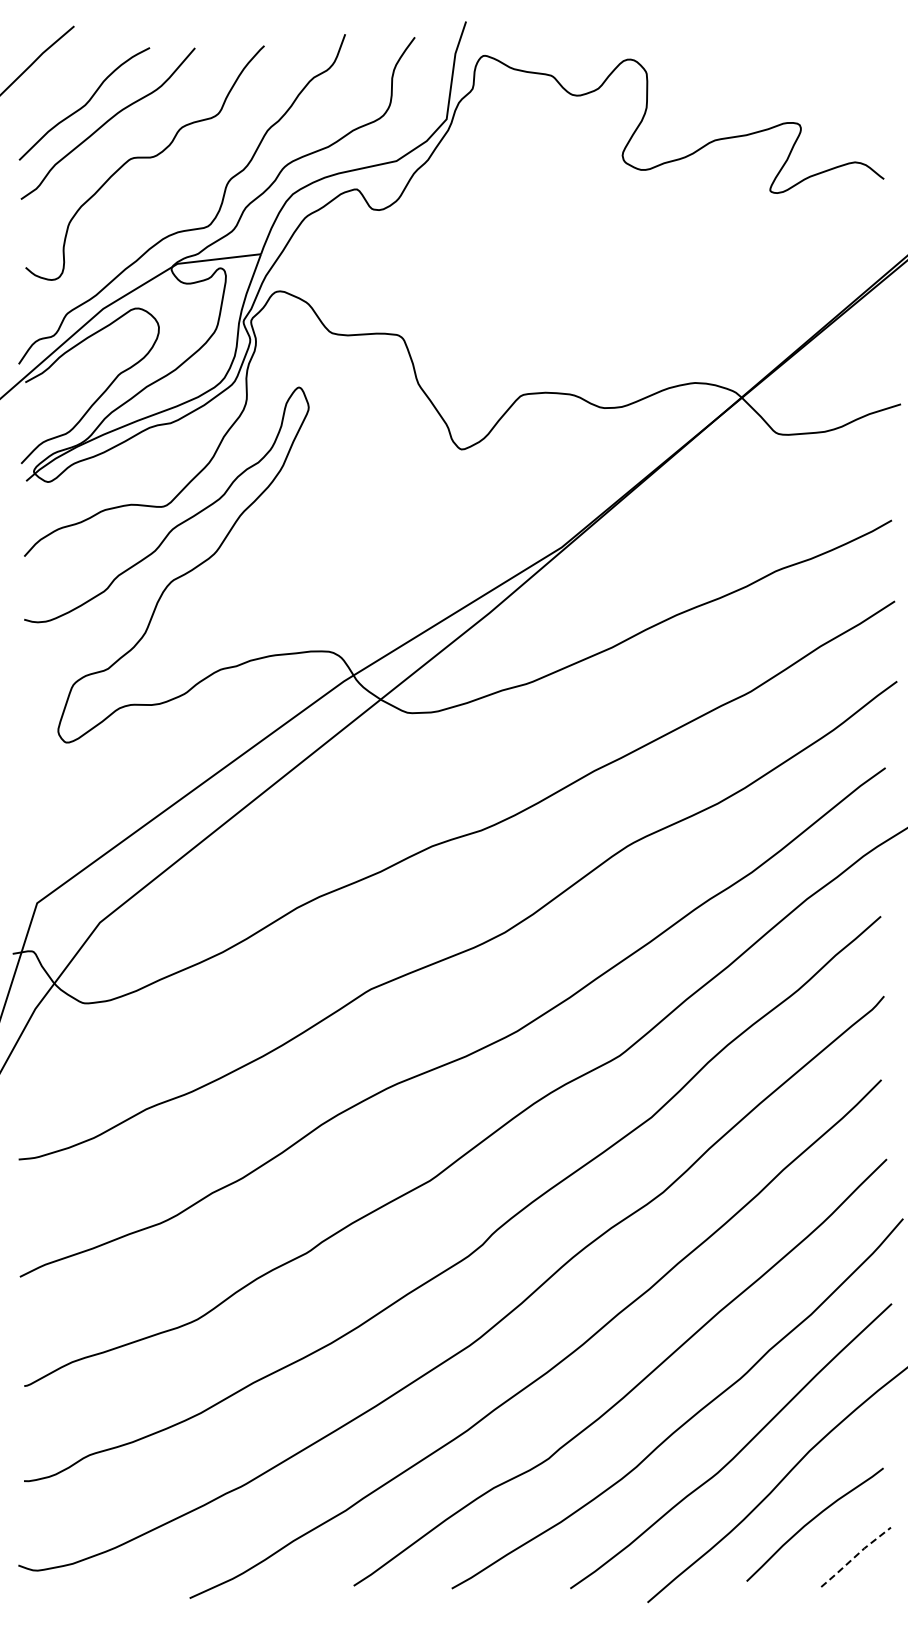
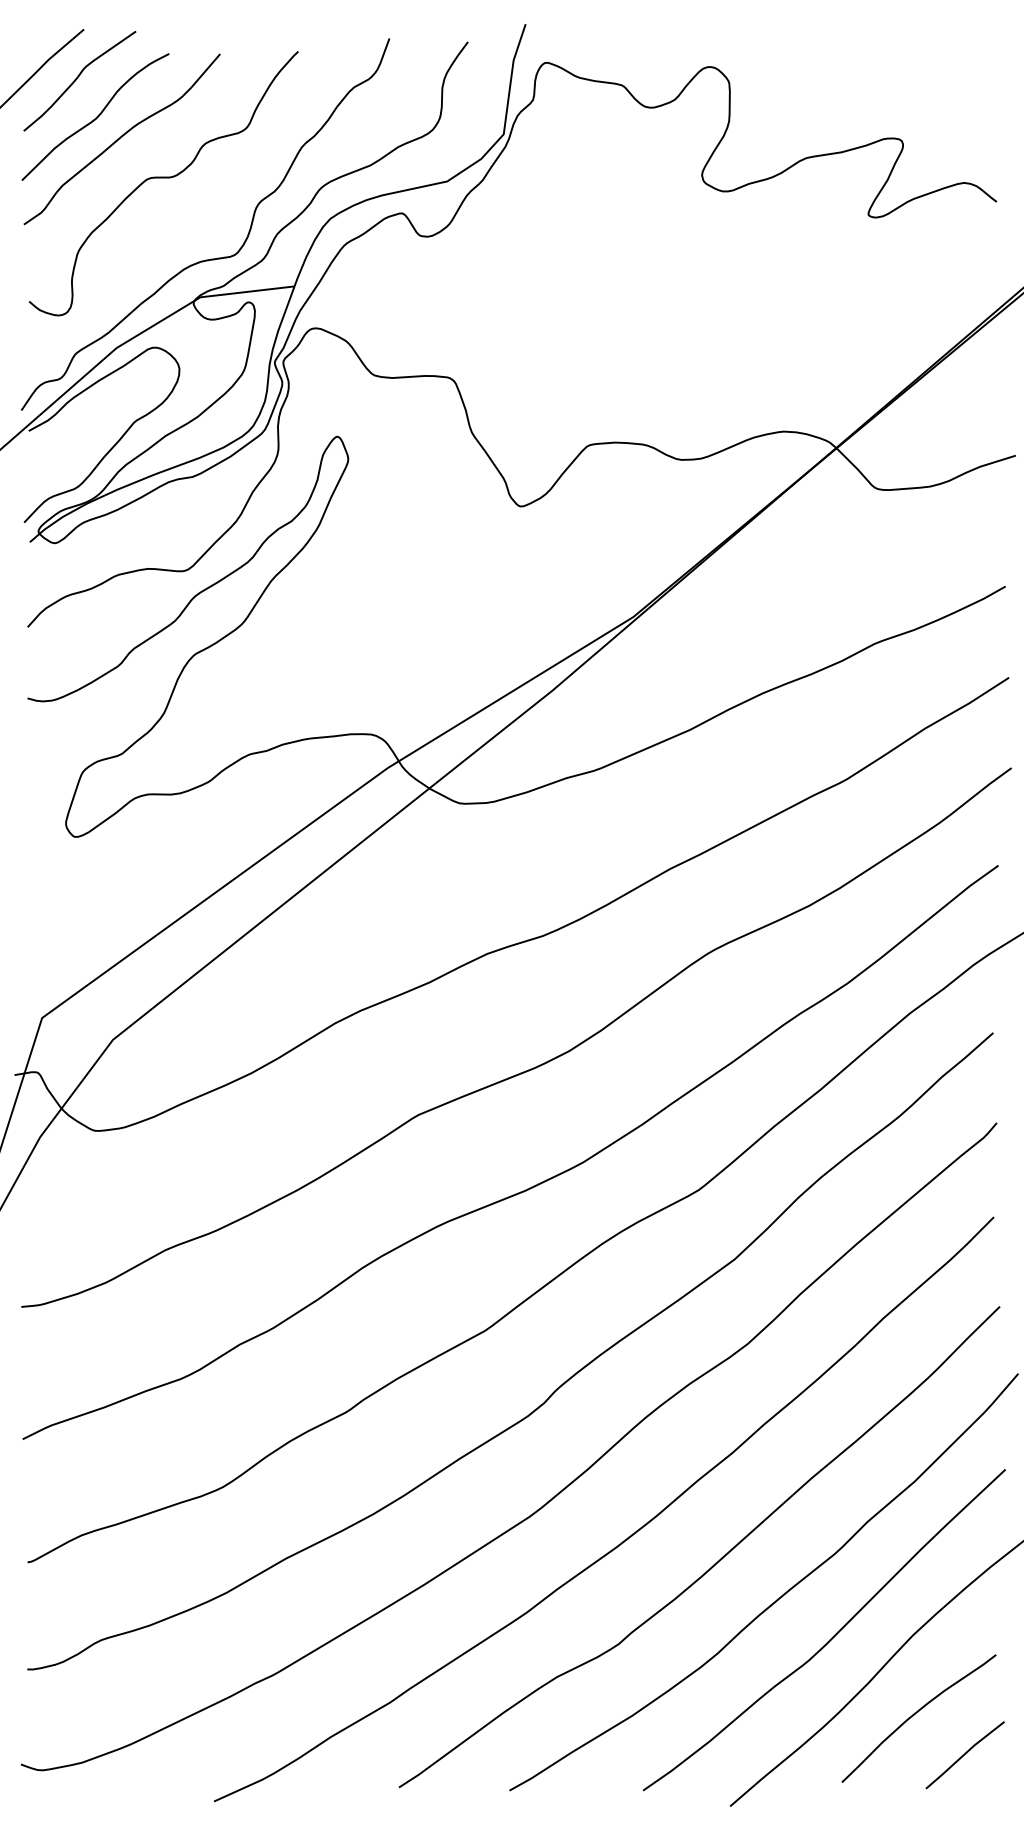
curve: (69, 69) -> (78, 78), added
line: (855, 1556) -> (964, 1754), dashed -> solid

